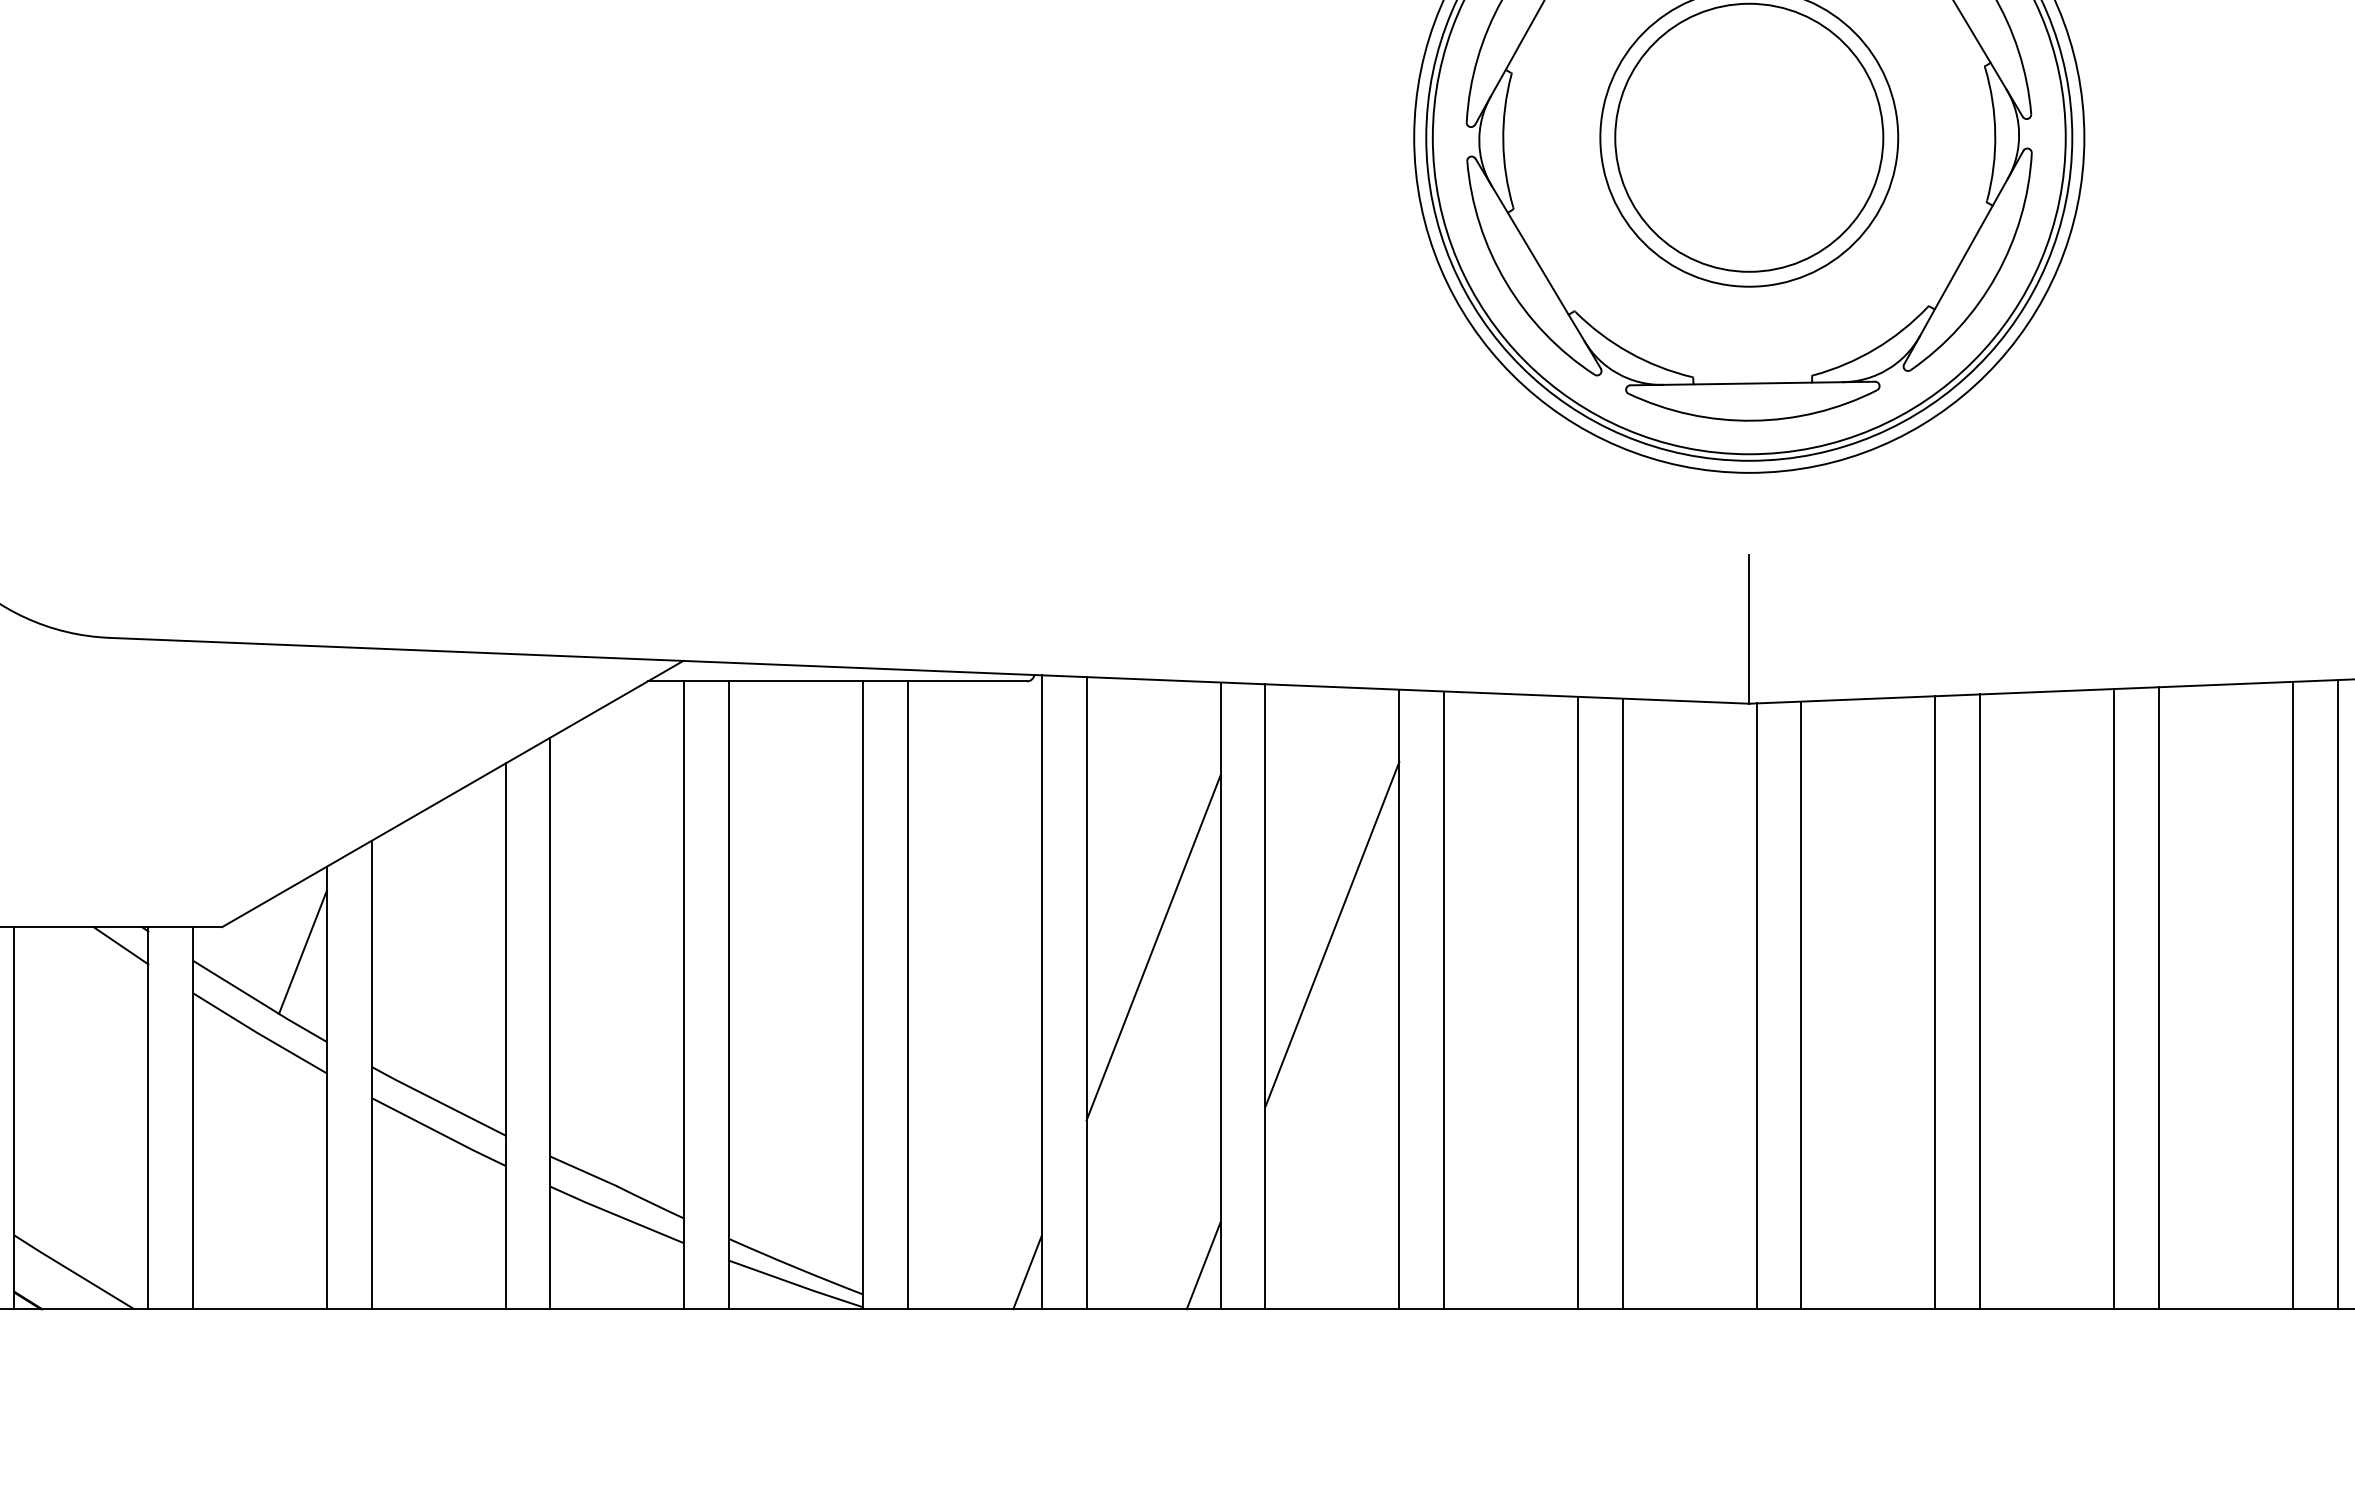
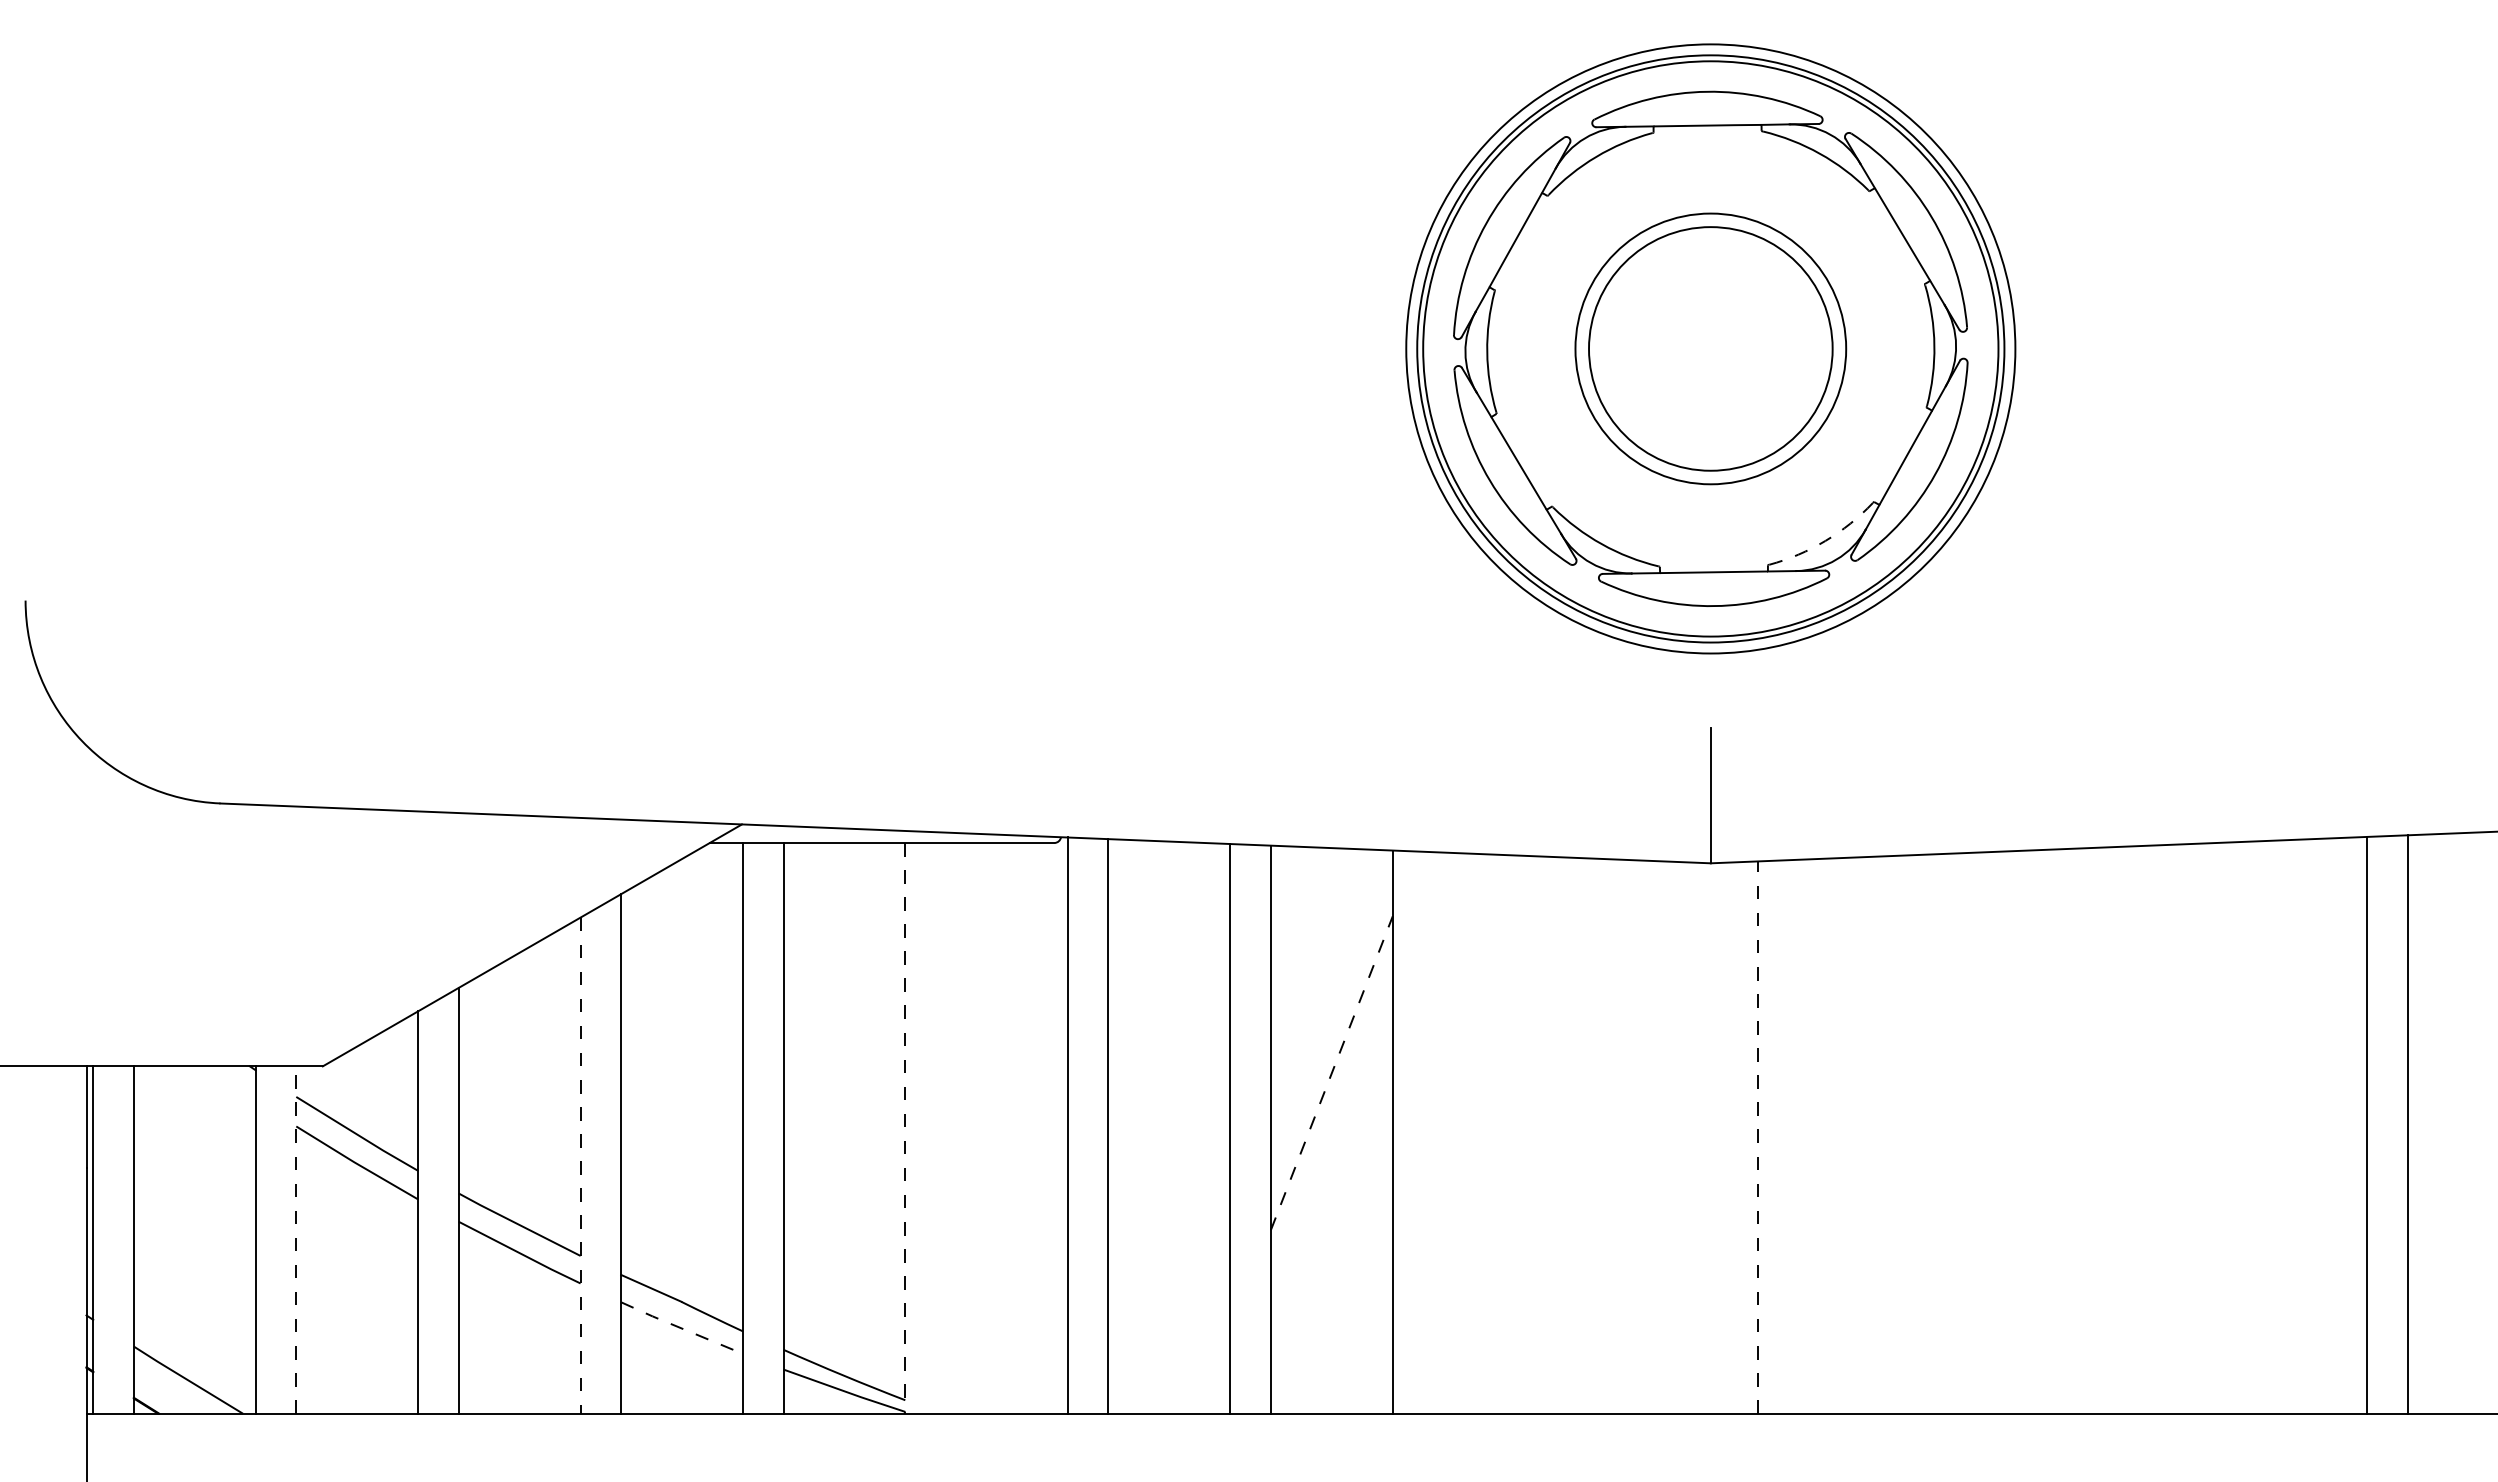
arc: (1875, 348) -> (1825, 540), solid -> dashed
line: (1333, 933) -> (1332, 1072), solid -> dashed
line: (120, 945) -> (230, 1083), removed
line: (1153, 948) -> (1169, 1085), removed
line: (303, 951) -> (396, 1088), removed
line: (2337, 994) -> (2245, 1127), removed
line: (863, 995) -> (905, 1128), solid -> dashed
line: (908, 995) -> (946, 1128), removed
line: (2292, 995) -> (2204, 1128), removed
line: (2159, 997) -> (2083, 1130), removed
line: (2114, 998) -> (2042, 1131), removed
line: (1444, 999) -> (1433, 1132), removed
line: (1979, 1000) -> (1920, 1133), removed
line: (1935, 1002) -> (1880, 1134), removed
line: (1578, 1003) -> (1555, 1135), removed
line: (1622, 1003) -> (1595, 1135), removed
line: (1801, 1005) -> (1758, 1137), solid -> dashed
line: (1756, 1006) -> (1717, 1138), removed
line: (505, 1037) -> (580, 1166), solid -> dashed
line: (193, 1118) -> (296, 1240), solid -> dashed
line: (616, 1215) -> (681, 1328), solid -> dashed
line: (1203, 1265) -> (1214, 1373), removed
line: (1027, 1271) -> (1054, 1379), removed

